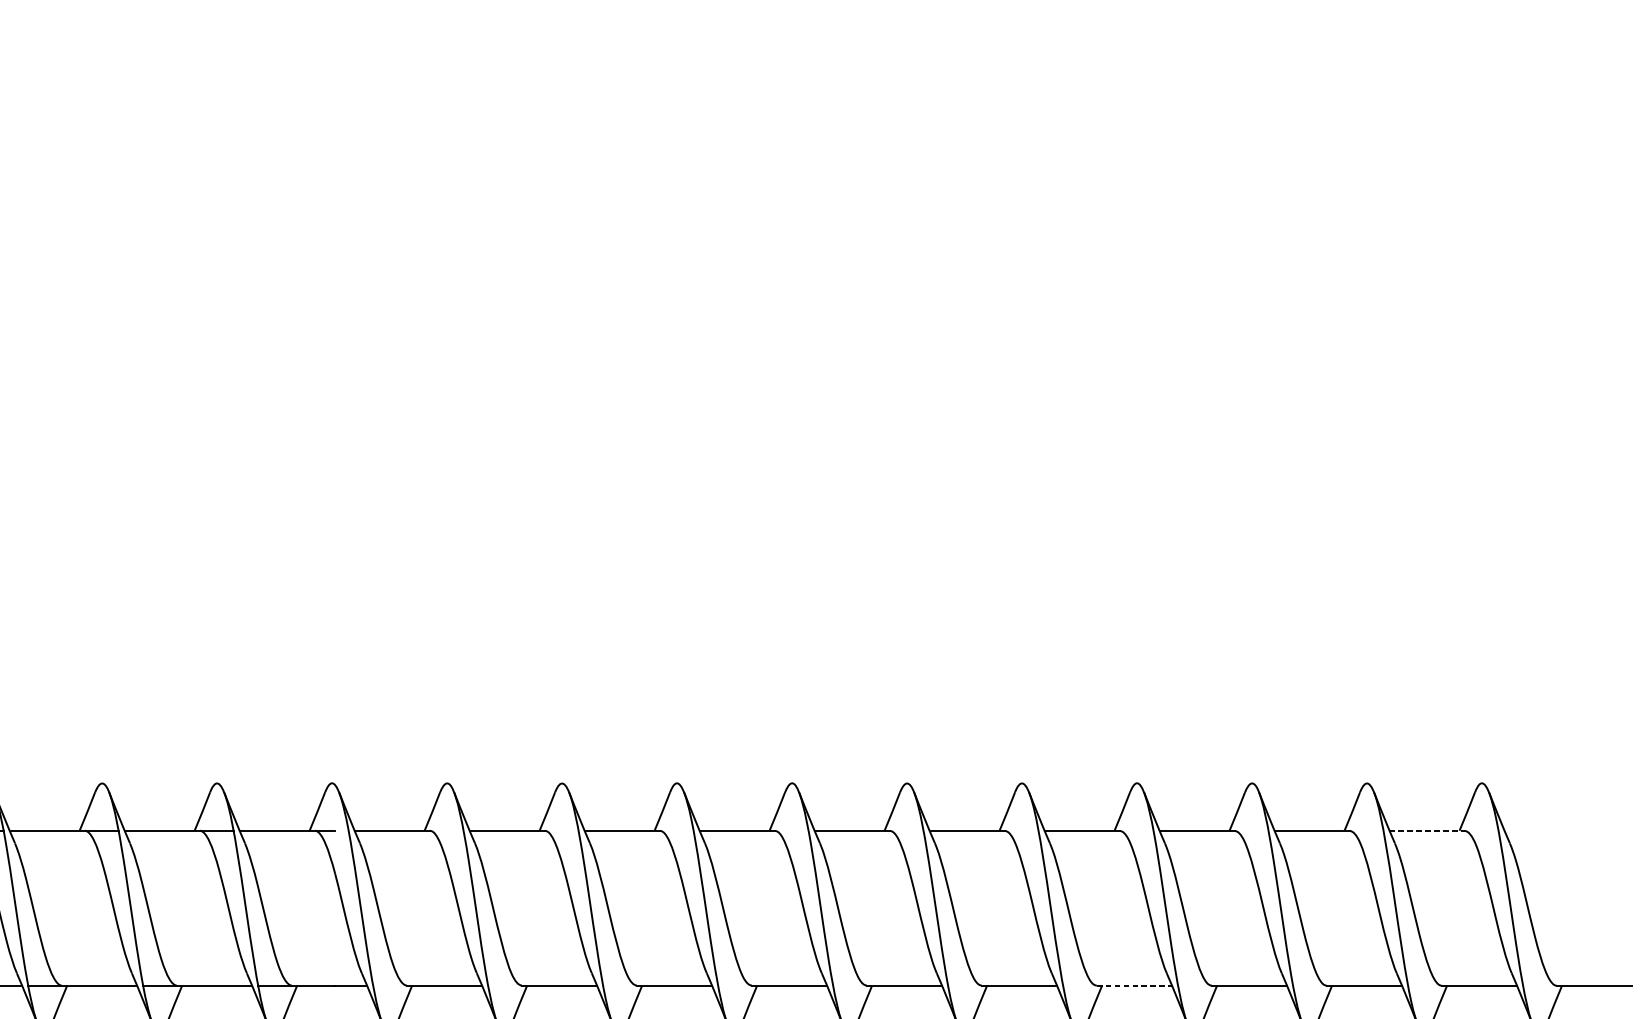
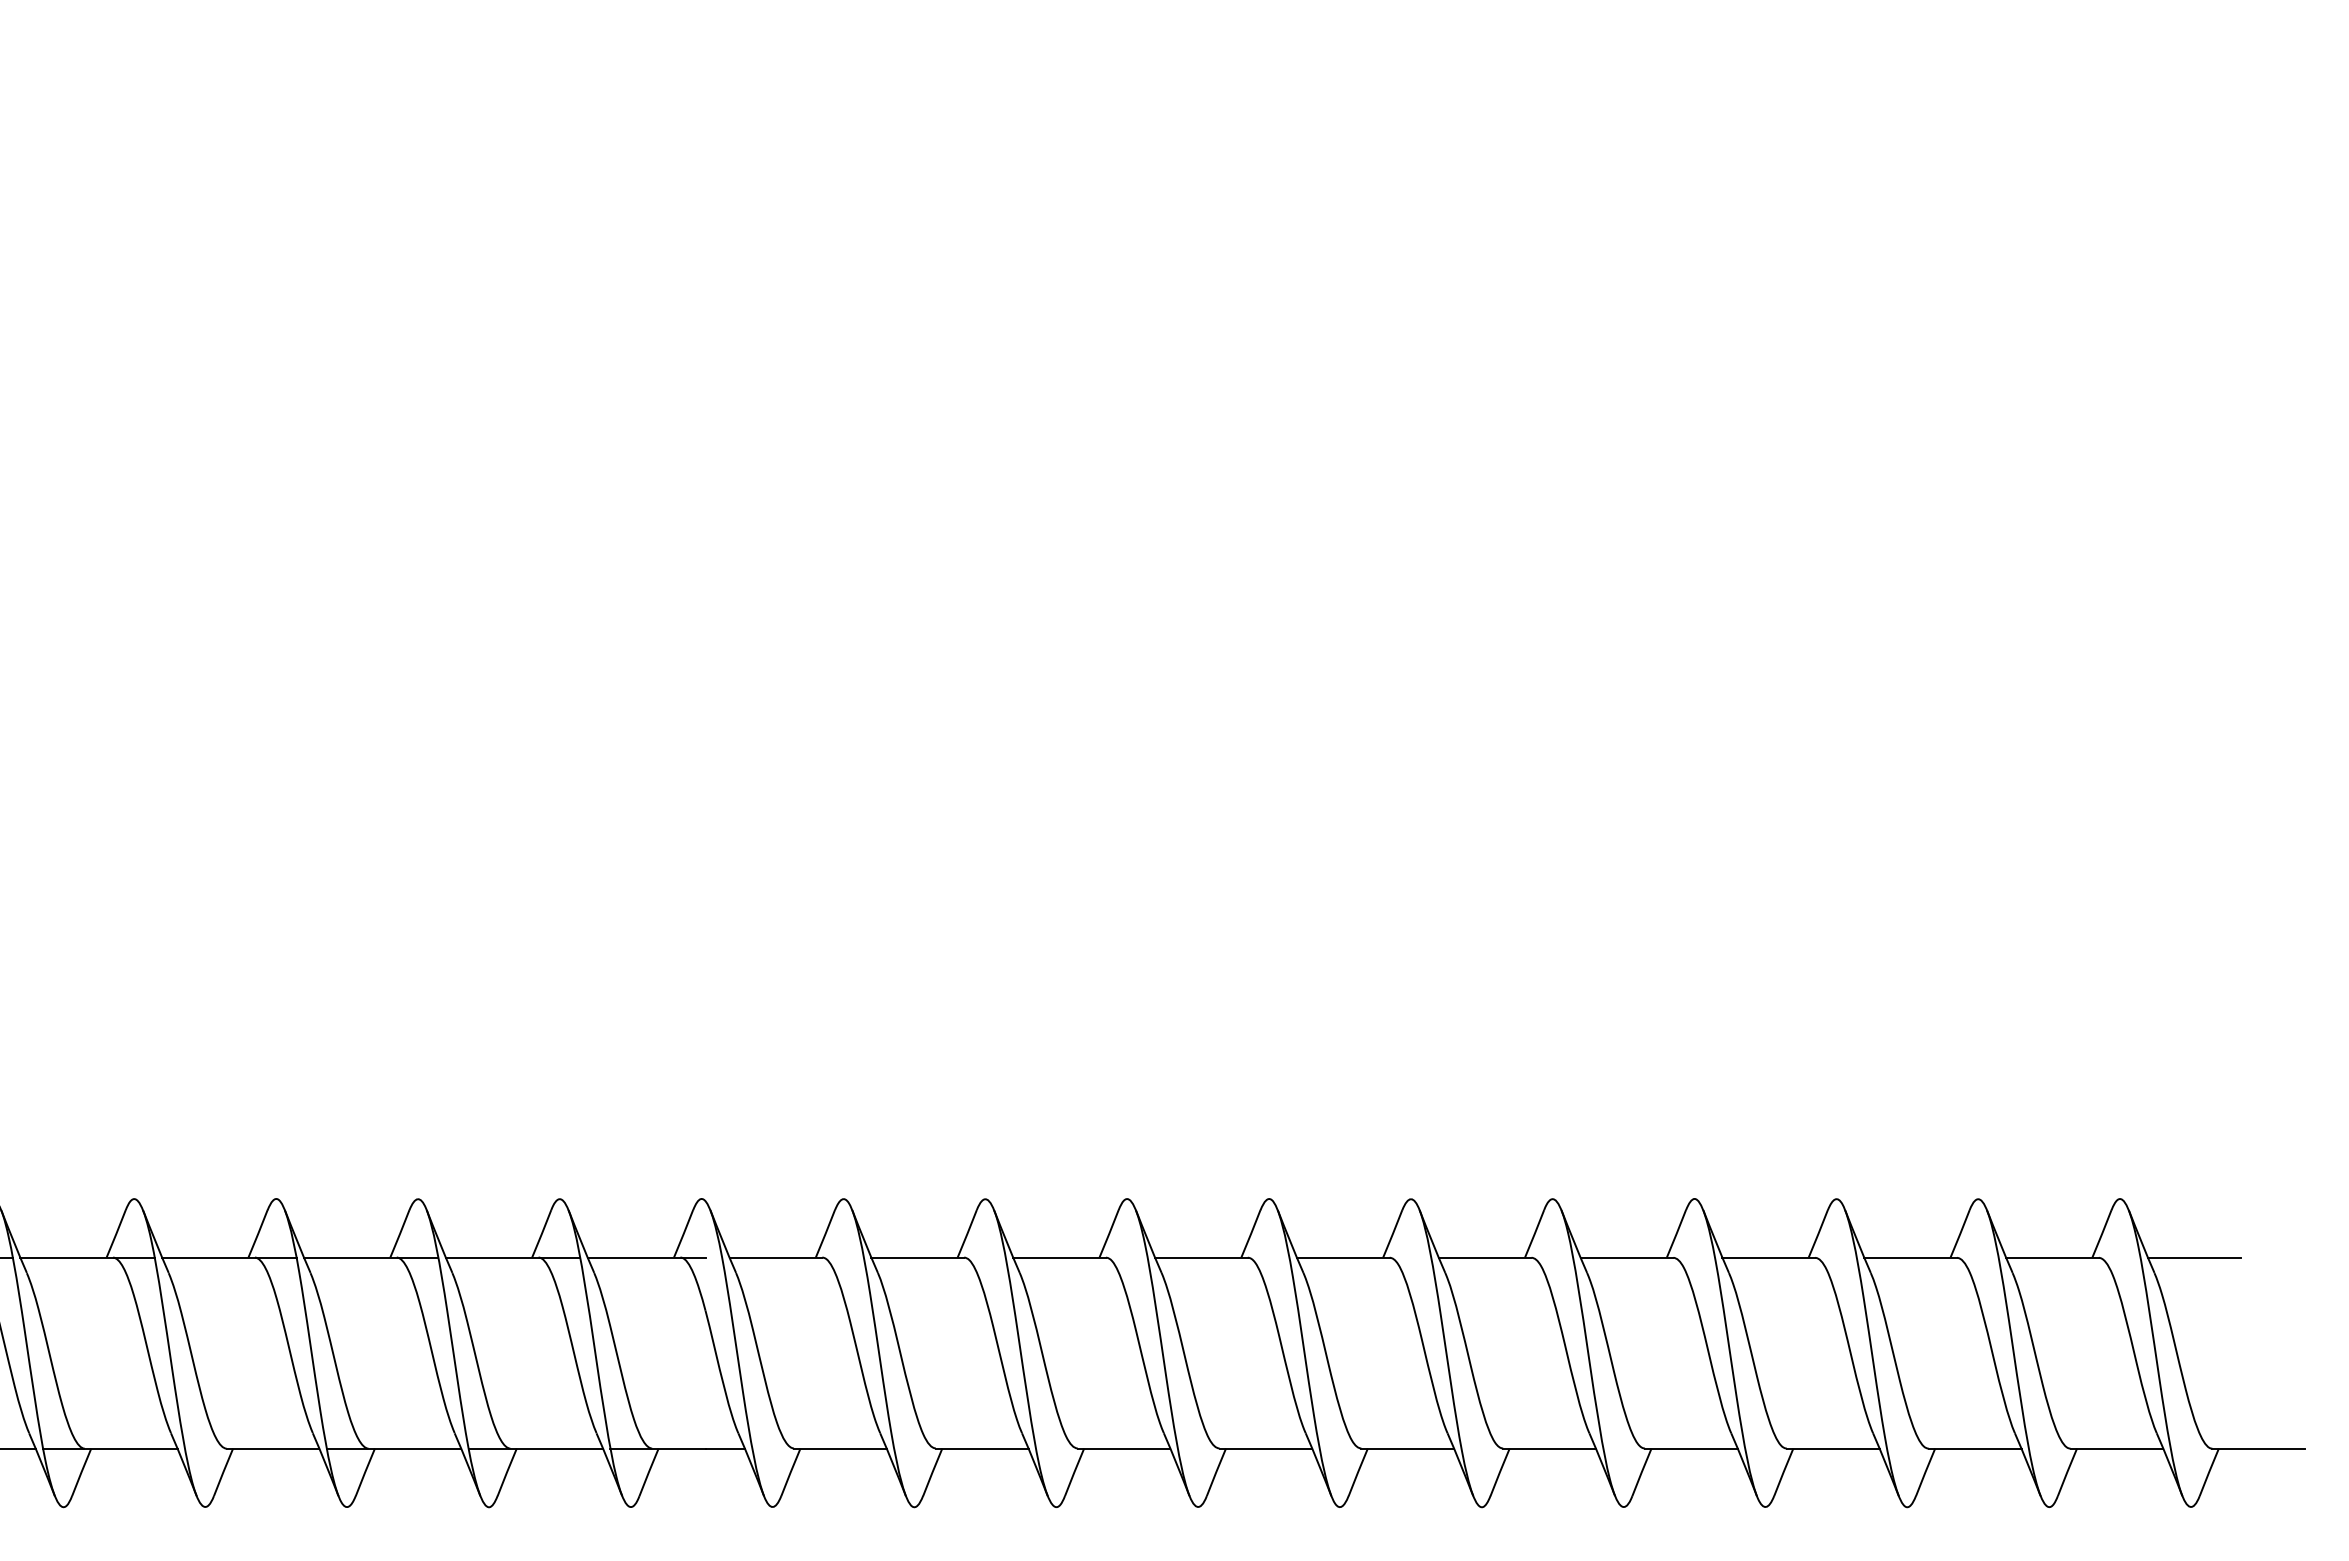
line: (1427, 830) -> (2052, 1257), dashed -> solid
line: (1541, 830) -> (2193, 1257), added
line: (1134, 985) -> (1691, 1448), dashed -> solid

